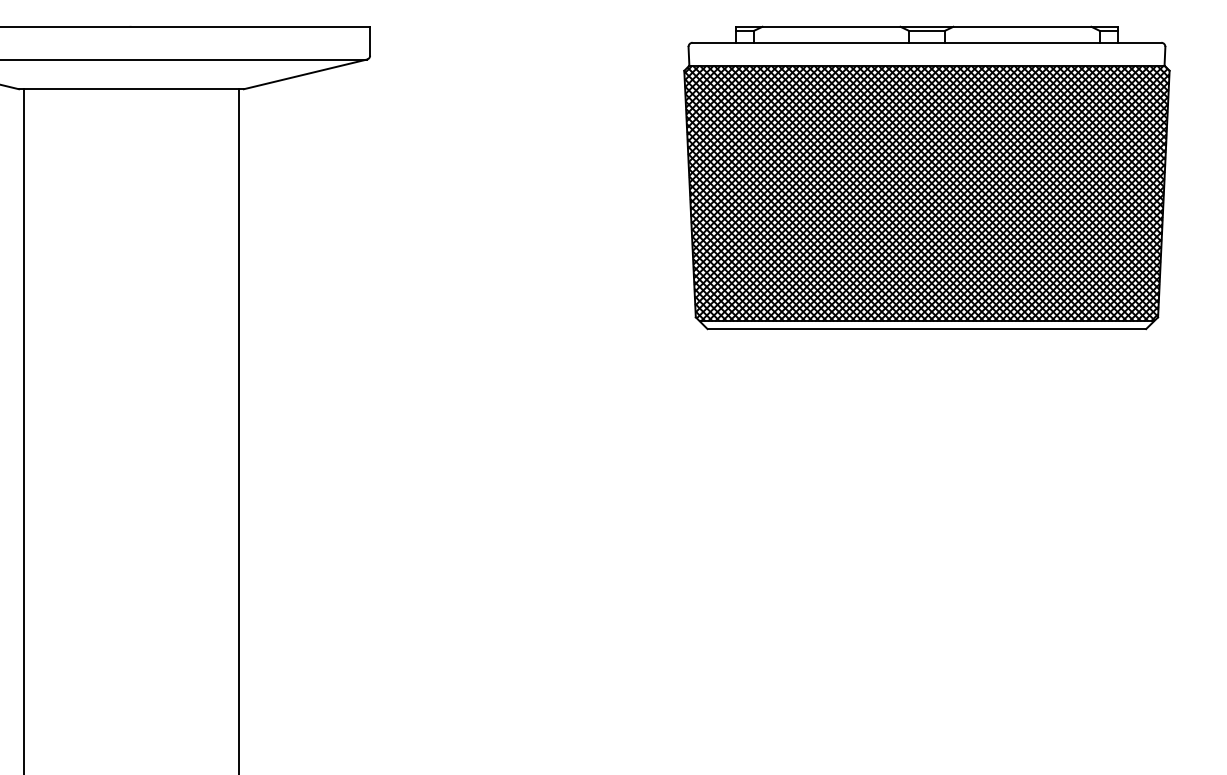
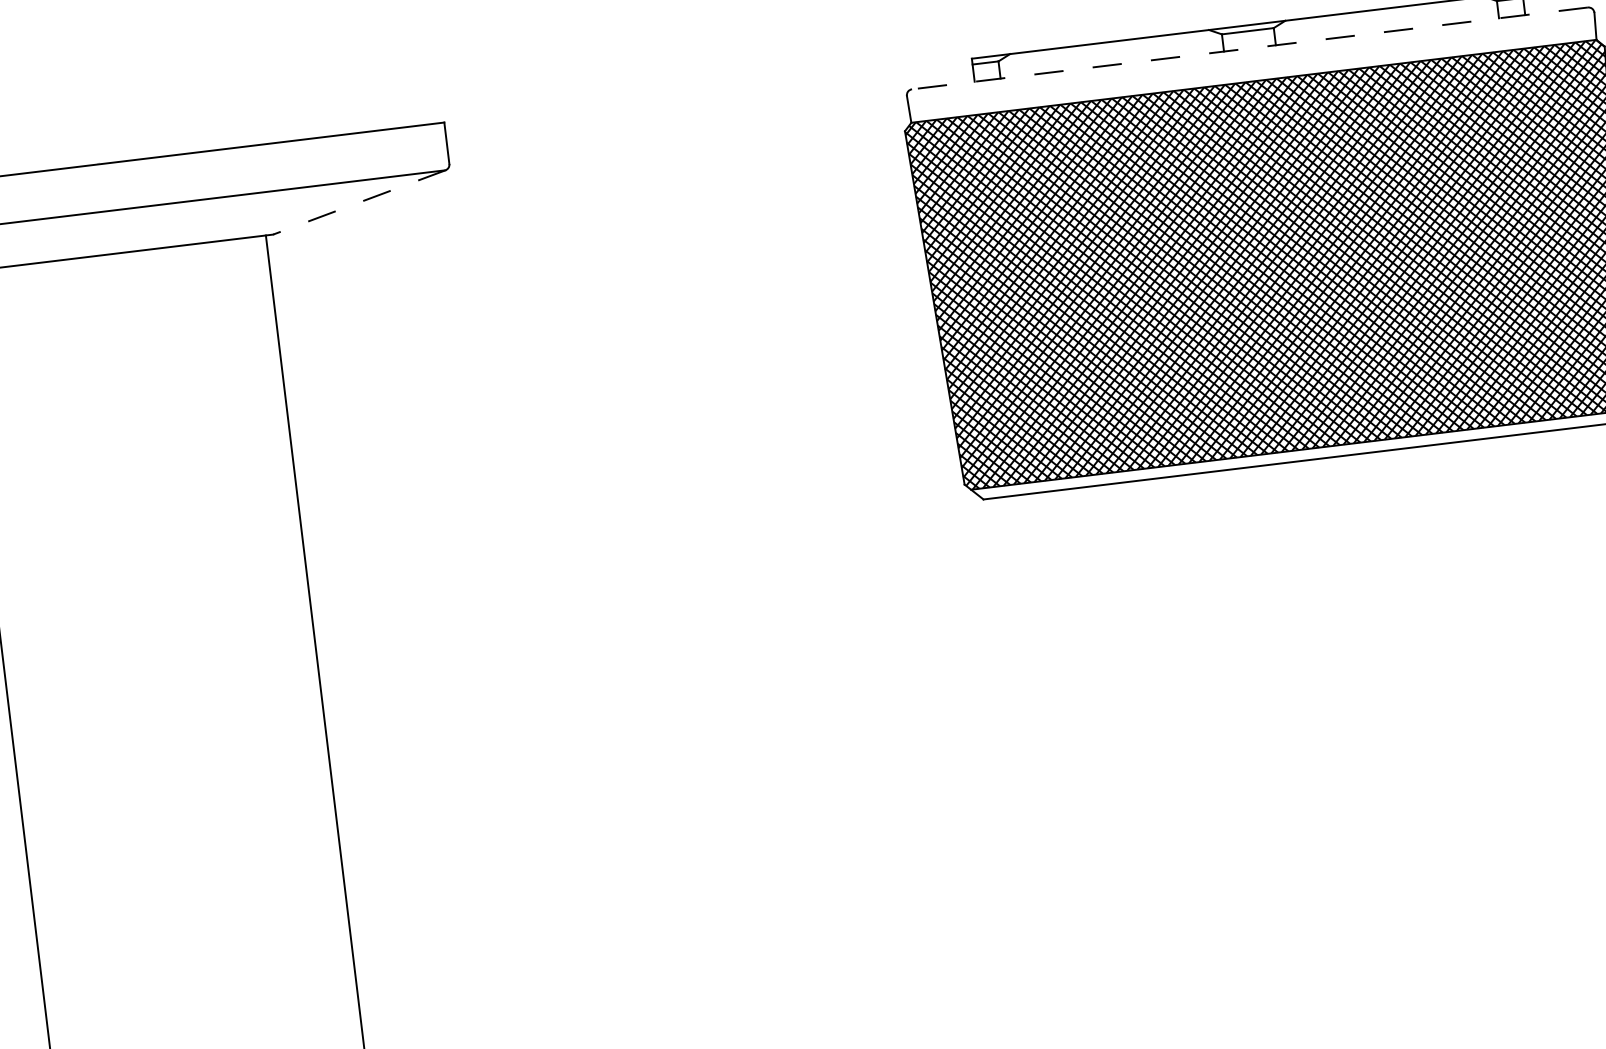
line: (926, 42) -> (1249, 48), solid -> dashed
line: (305, 74) -> (359, 202), solid -> dashed

